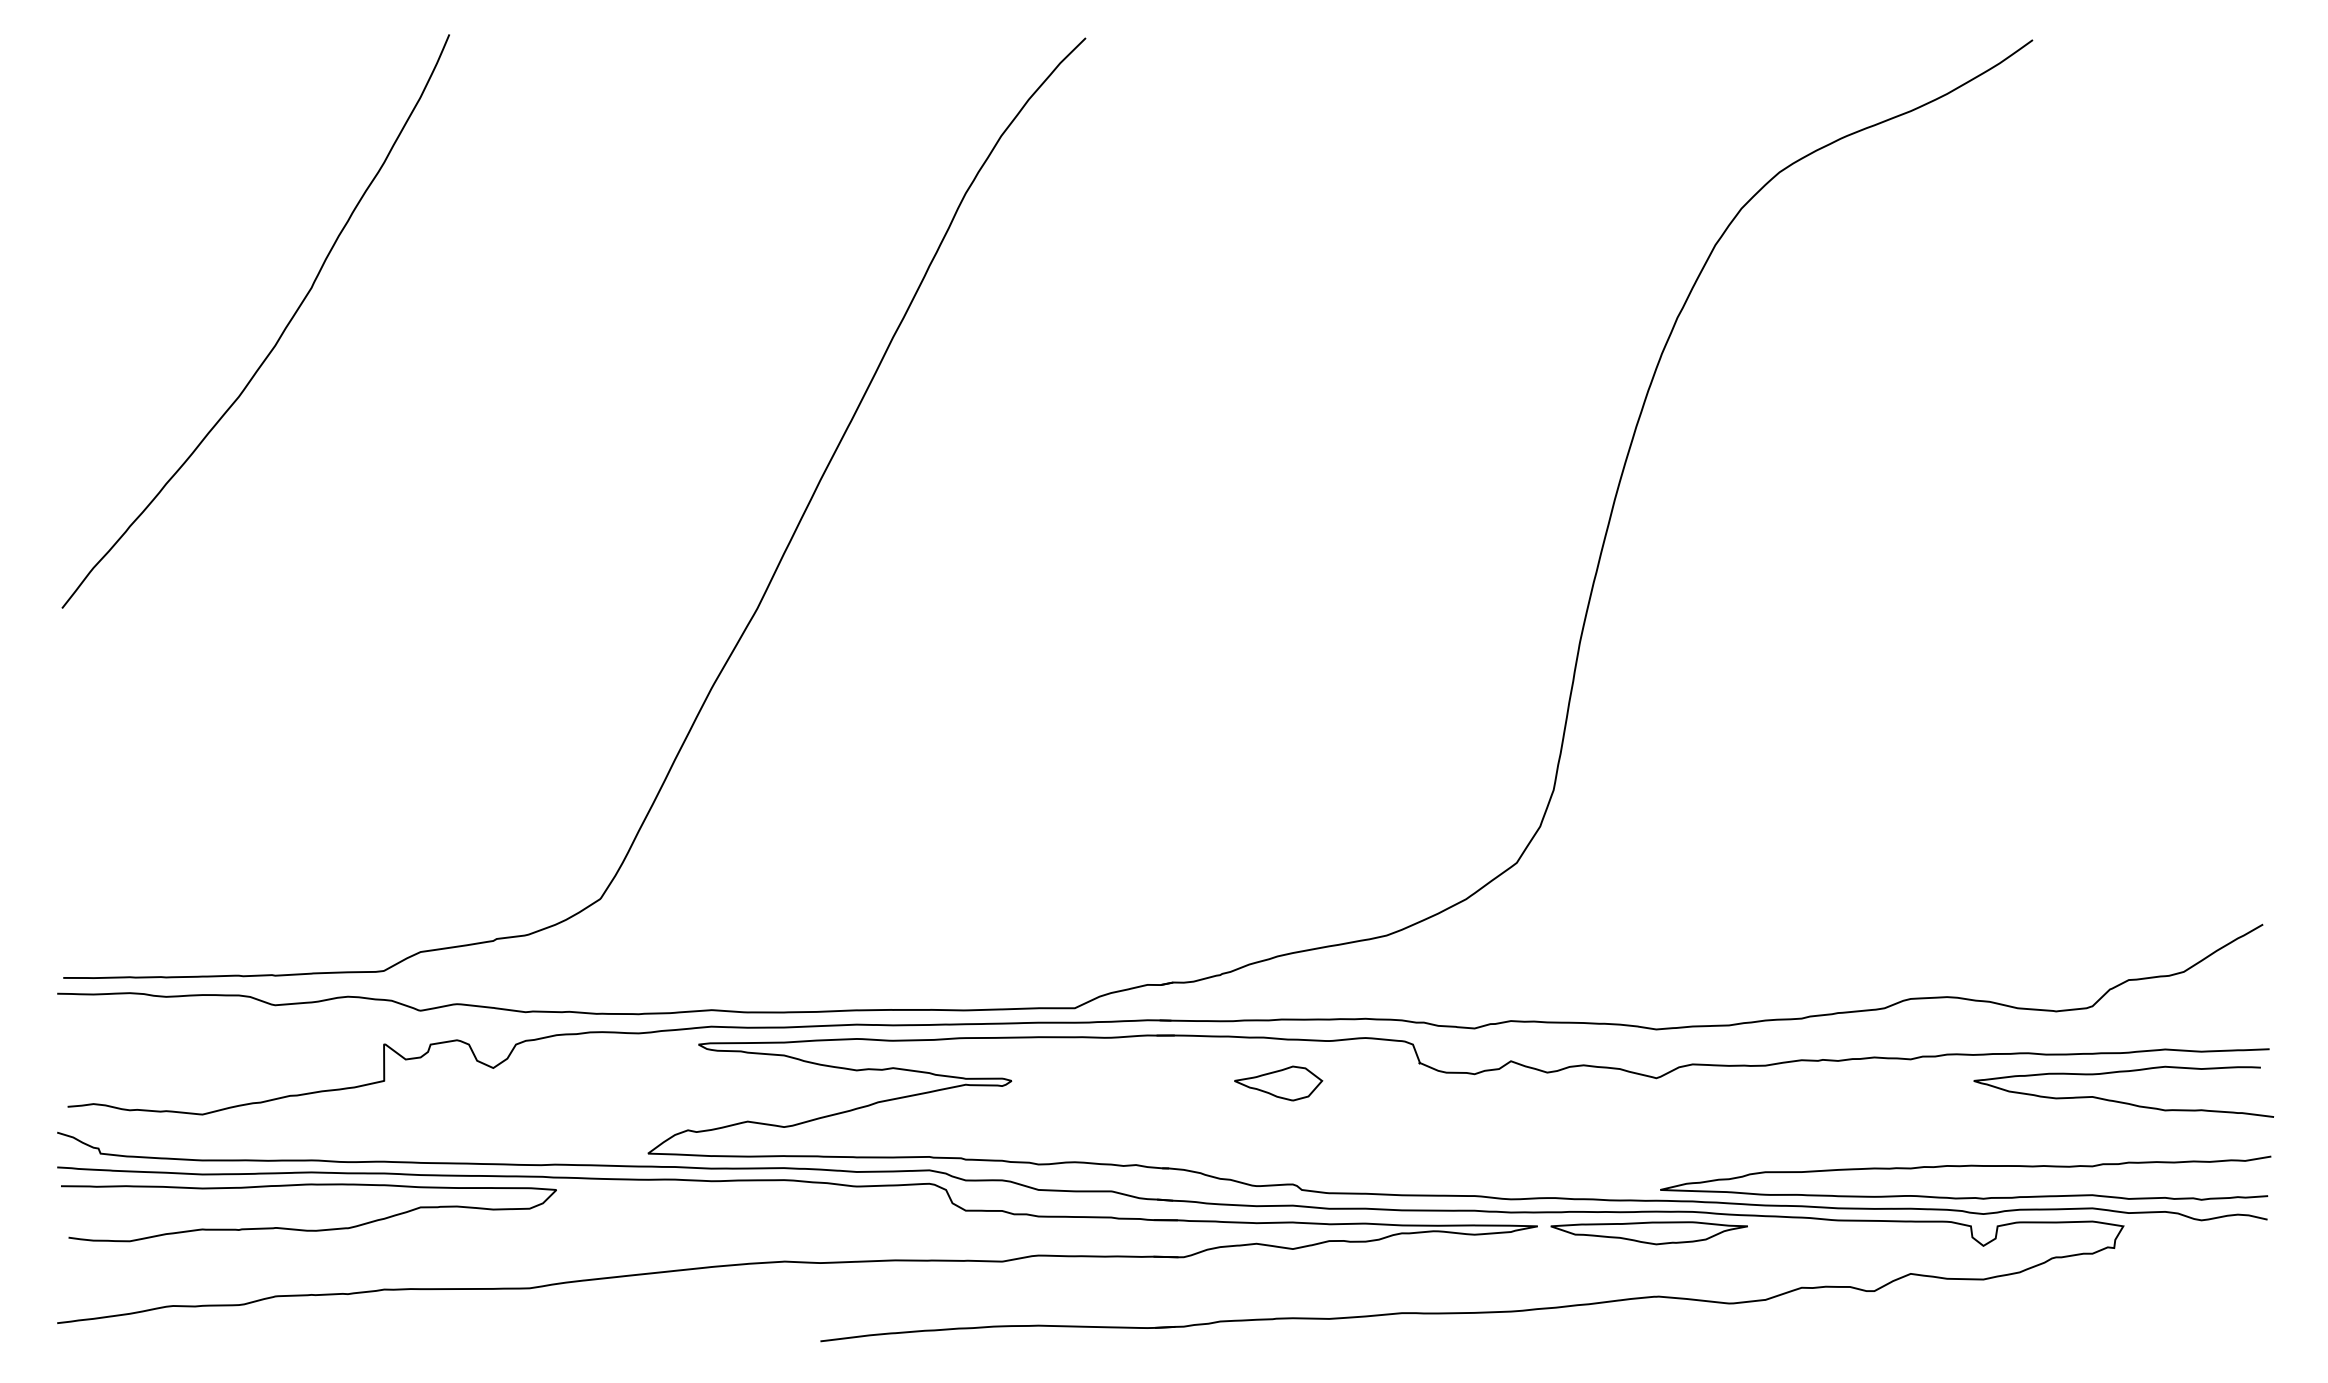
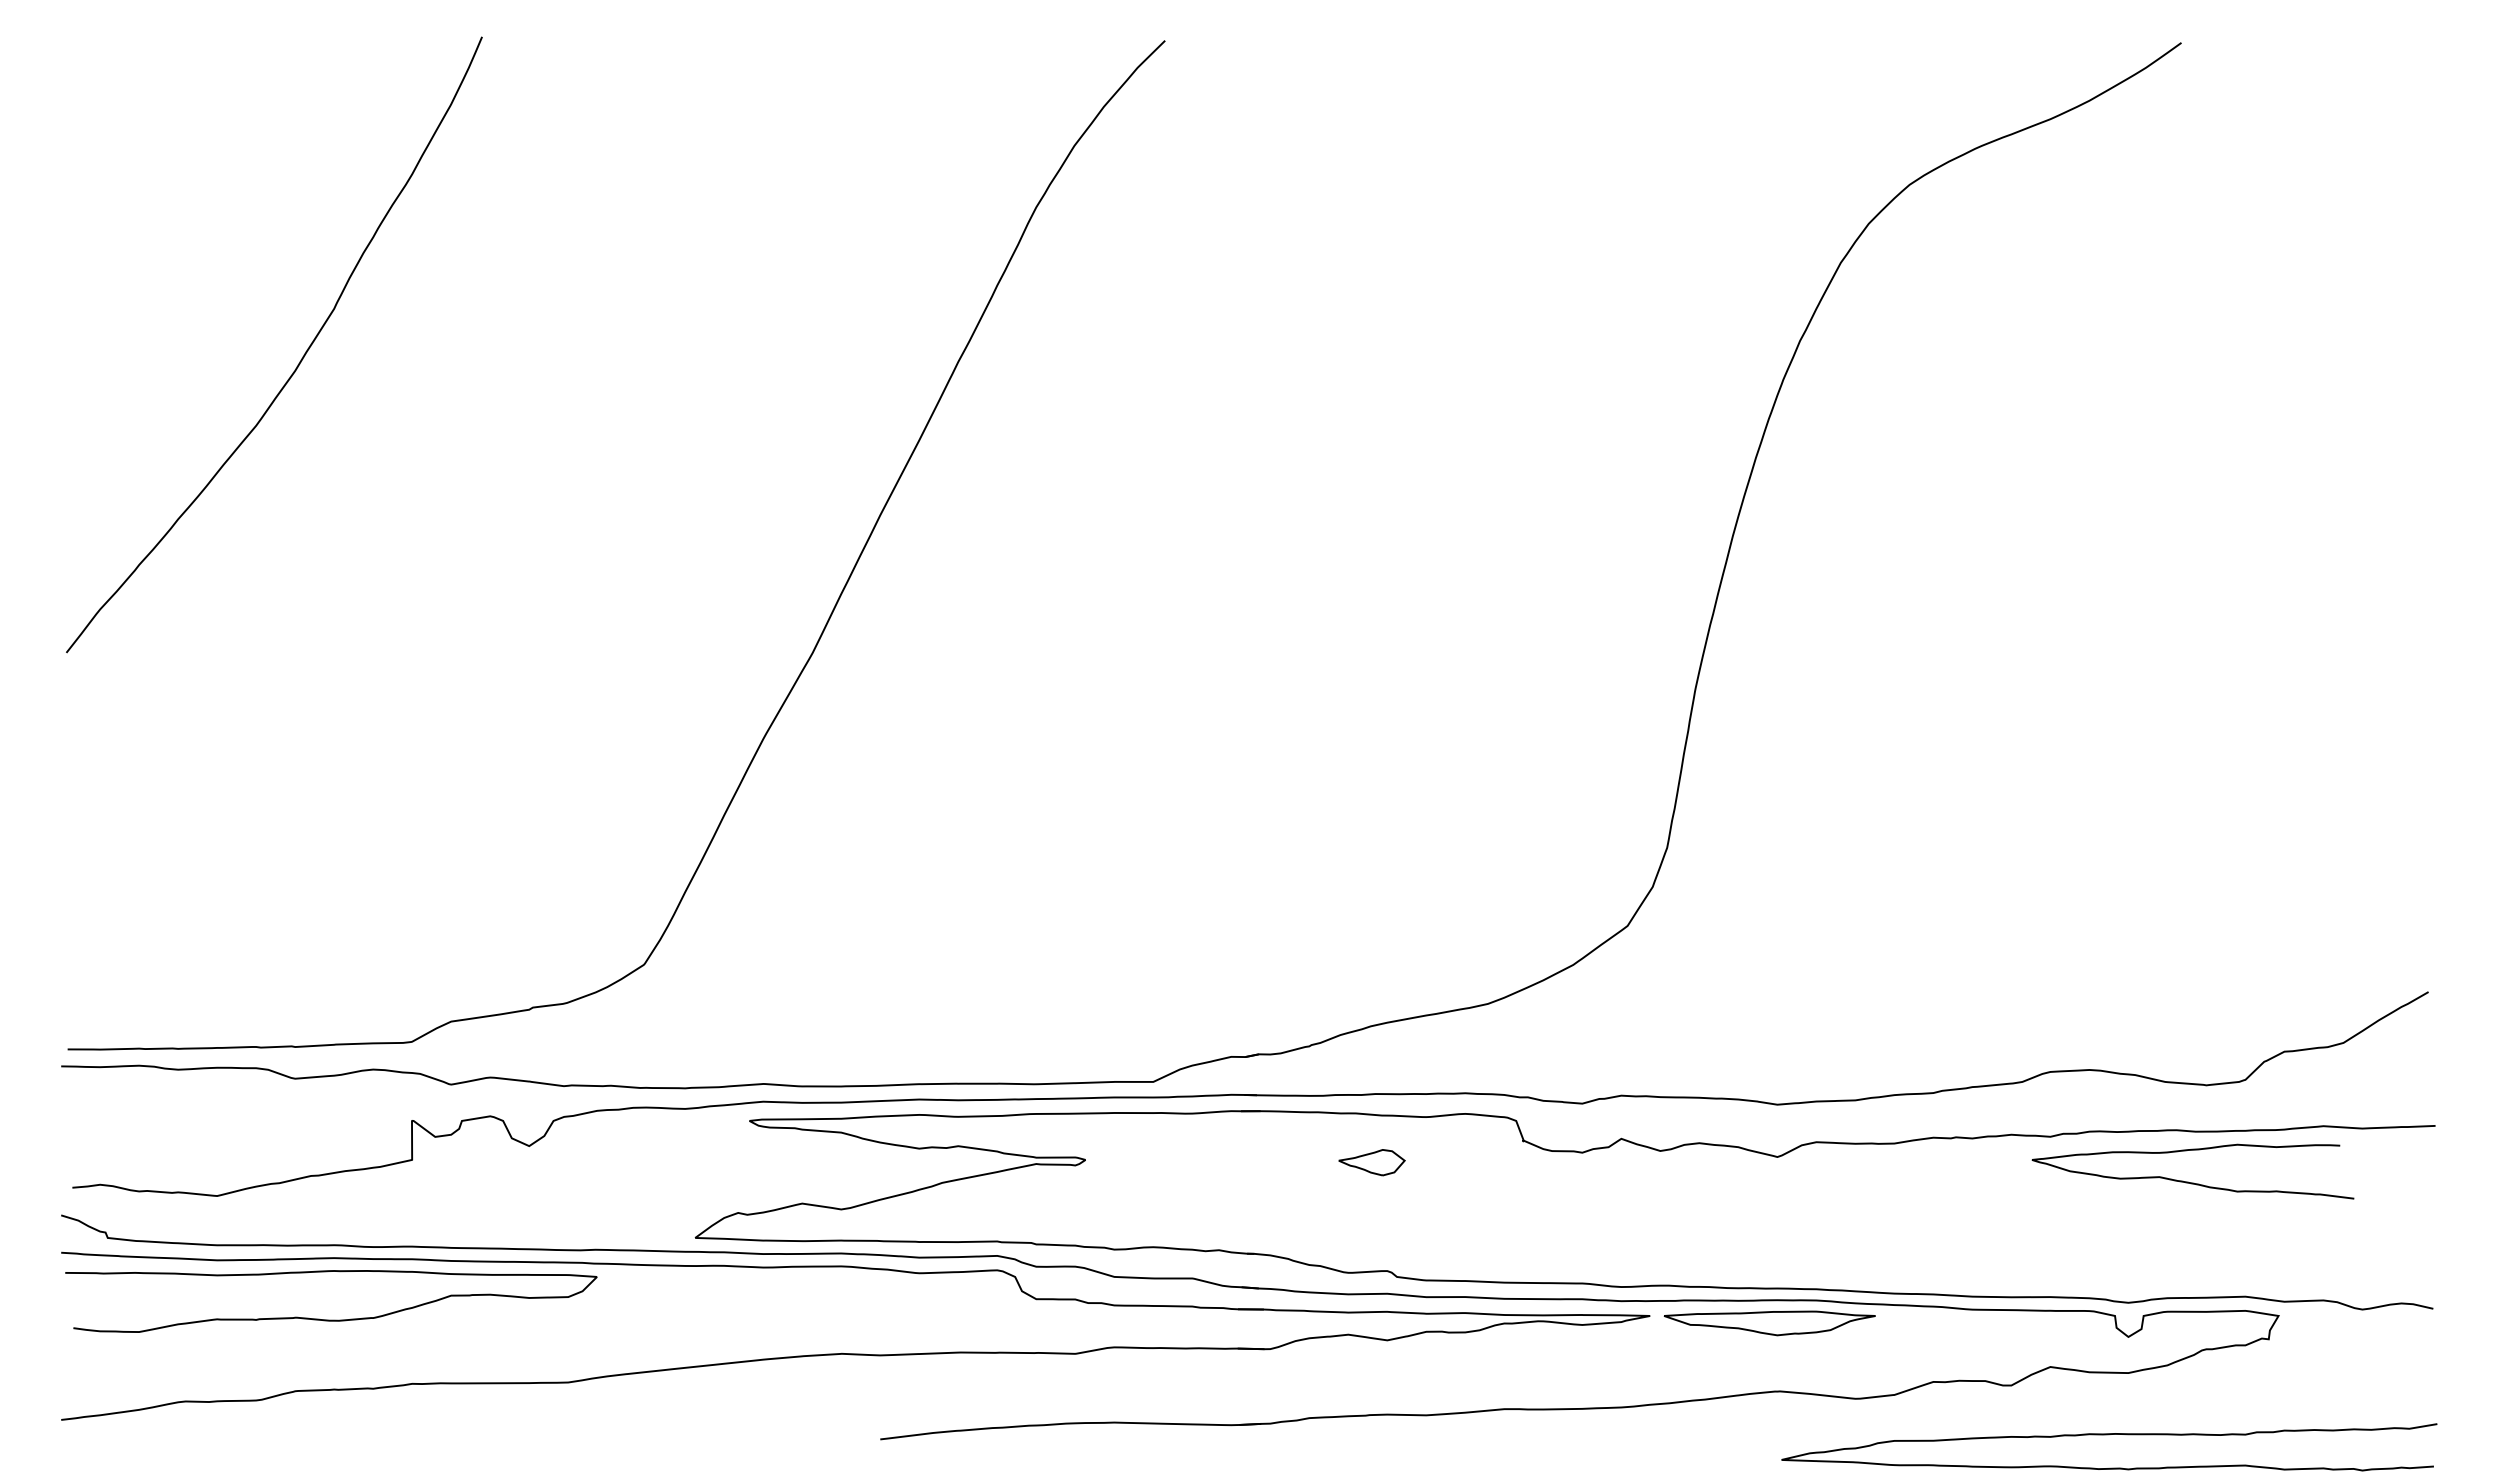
part: (1278, 1083) -> (1371, 1162), size x0.7
curve: (2119, 1101) -> (2188, 1181), moved
curve: (1965, 1167) -> (2109, 1435), moved

